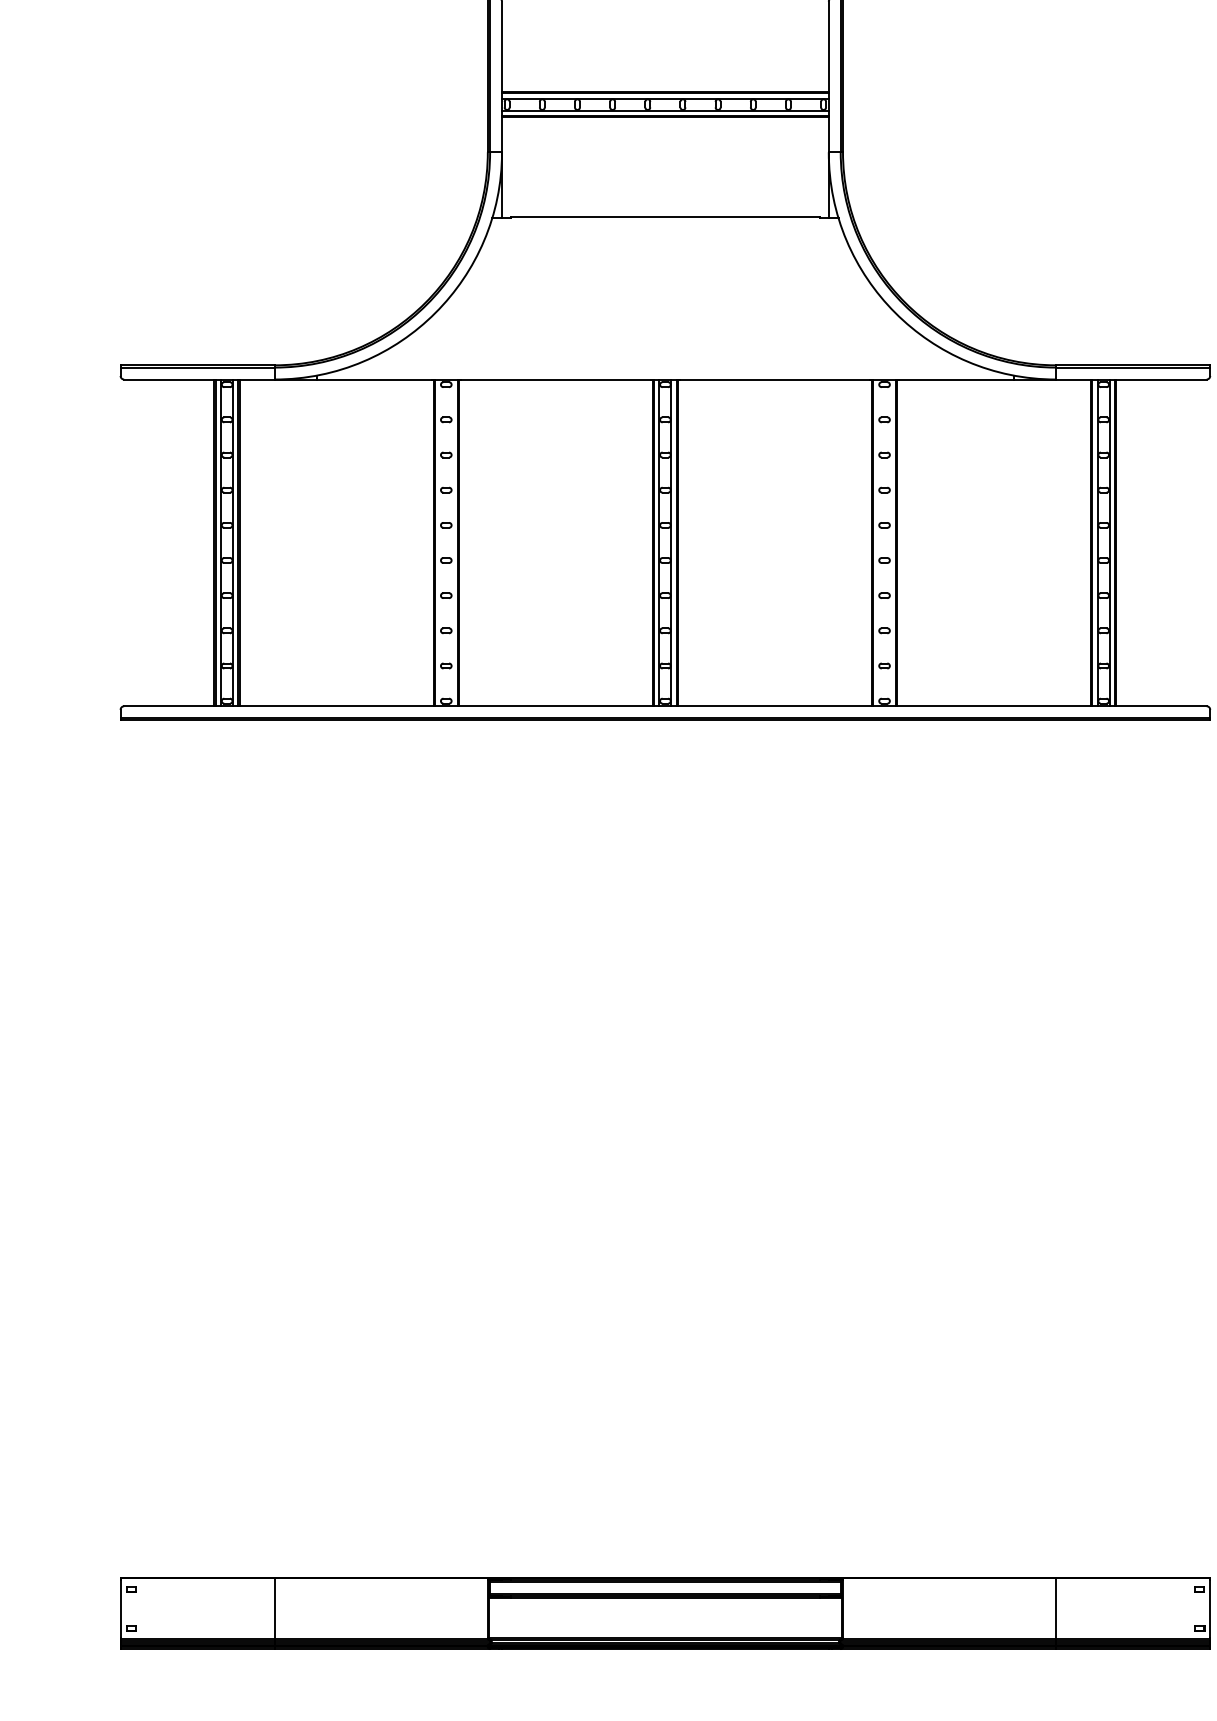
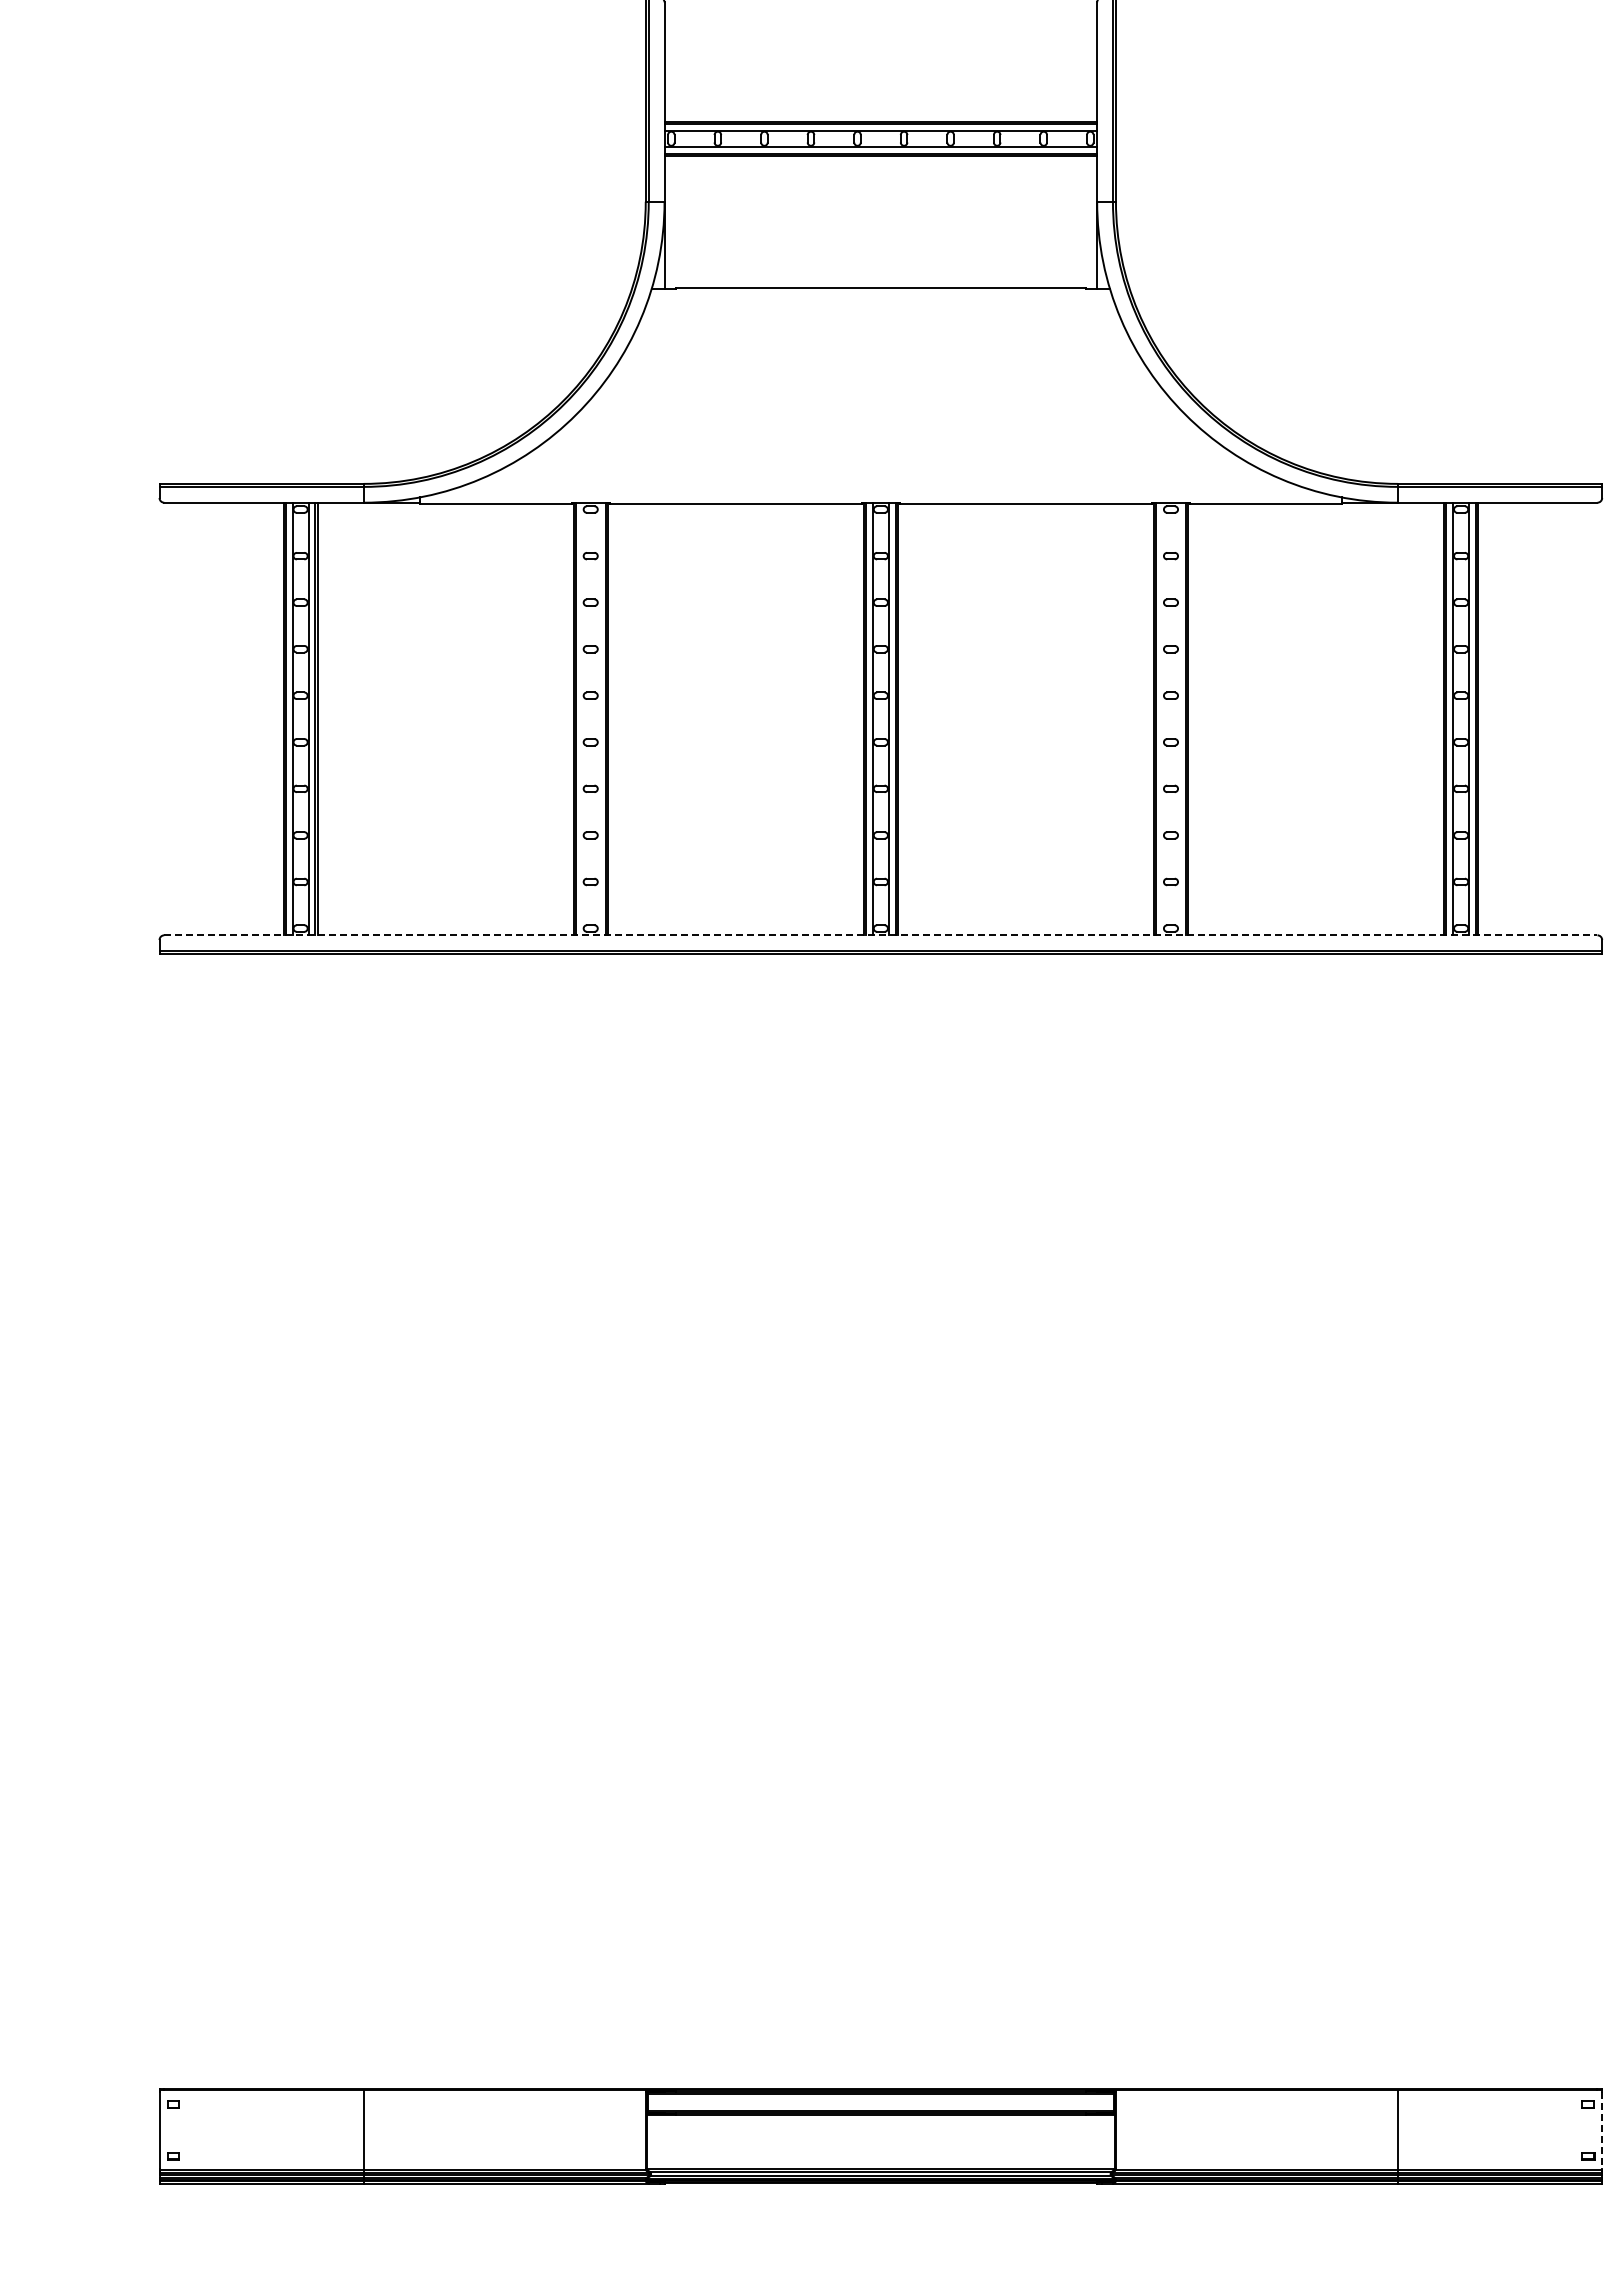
line: (665, 706) -> (880, 935), solid -> dashed
line: (1210, 1609) -> (1602, 2130), solid -> dashed

